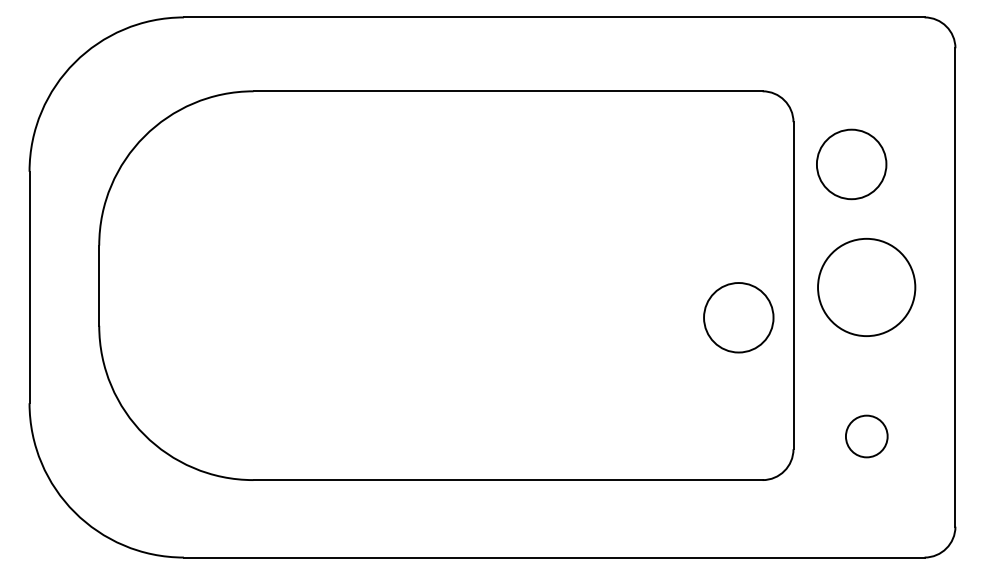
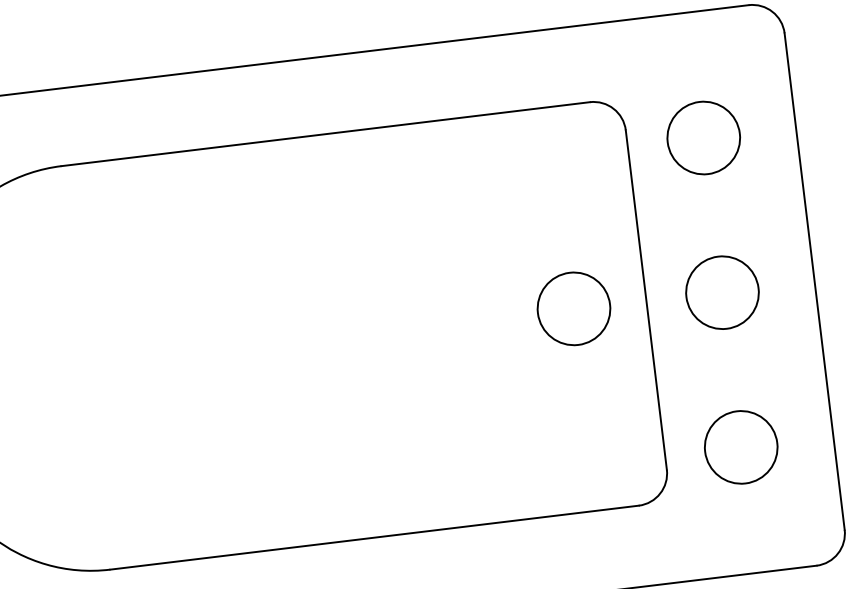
circle: (851, 164) -> (703, 138), moved
circle: (866, 287) -> (722, 292), size x0.71
circle: (738, 317) -> (573, 308), moved
circle: (866, 436) -> (741, 447), size x1.67

